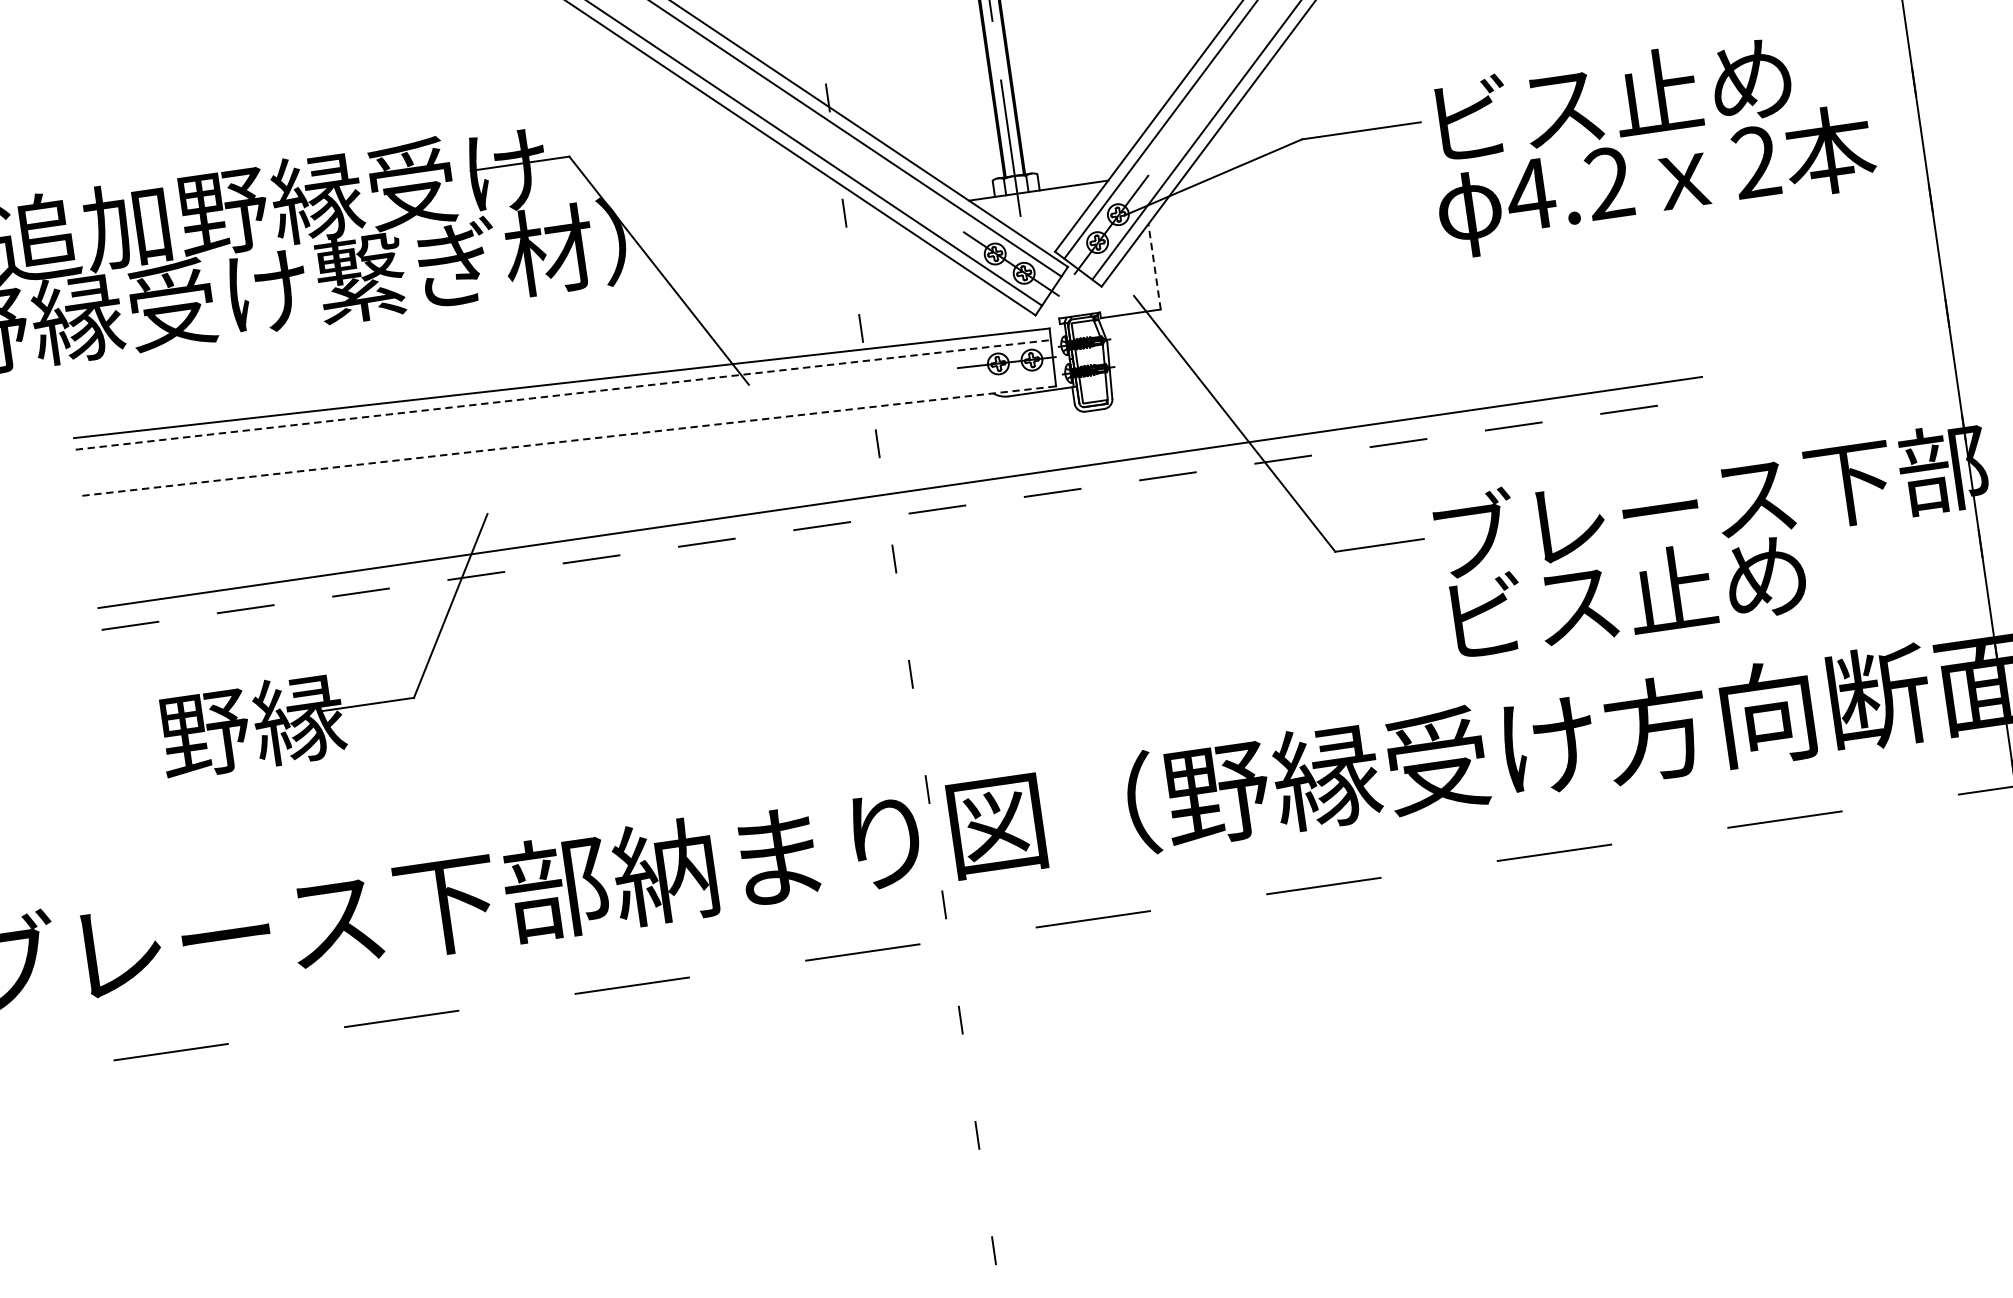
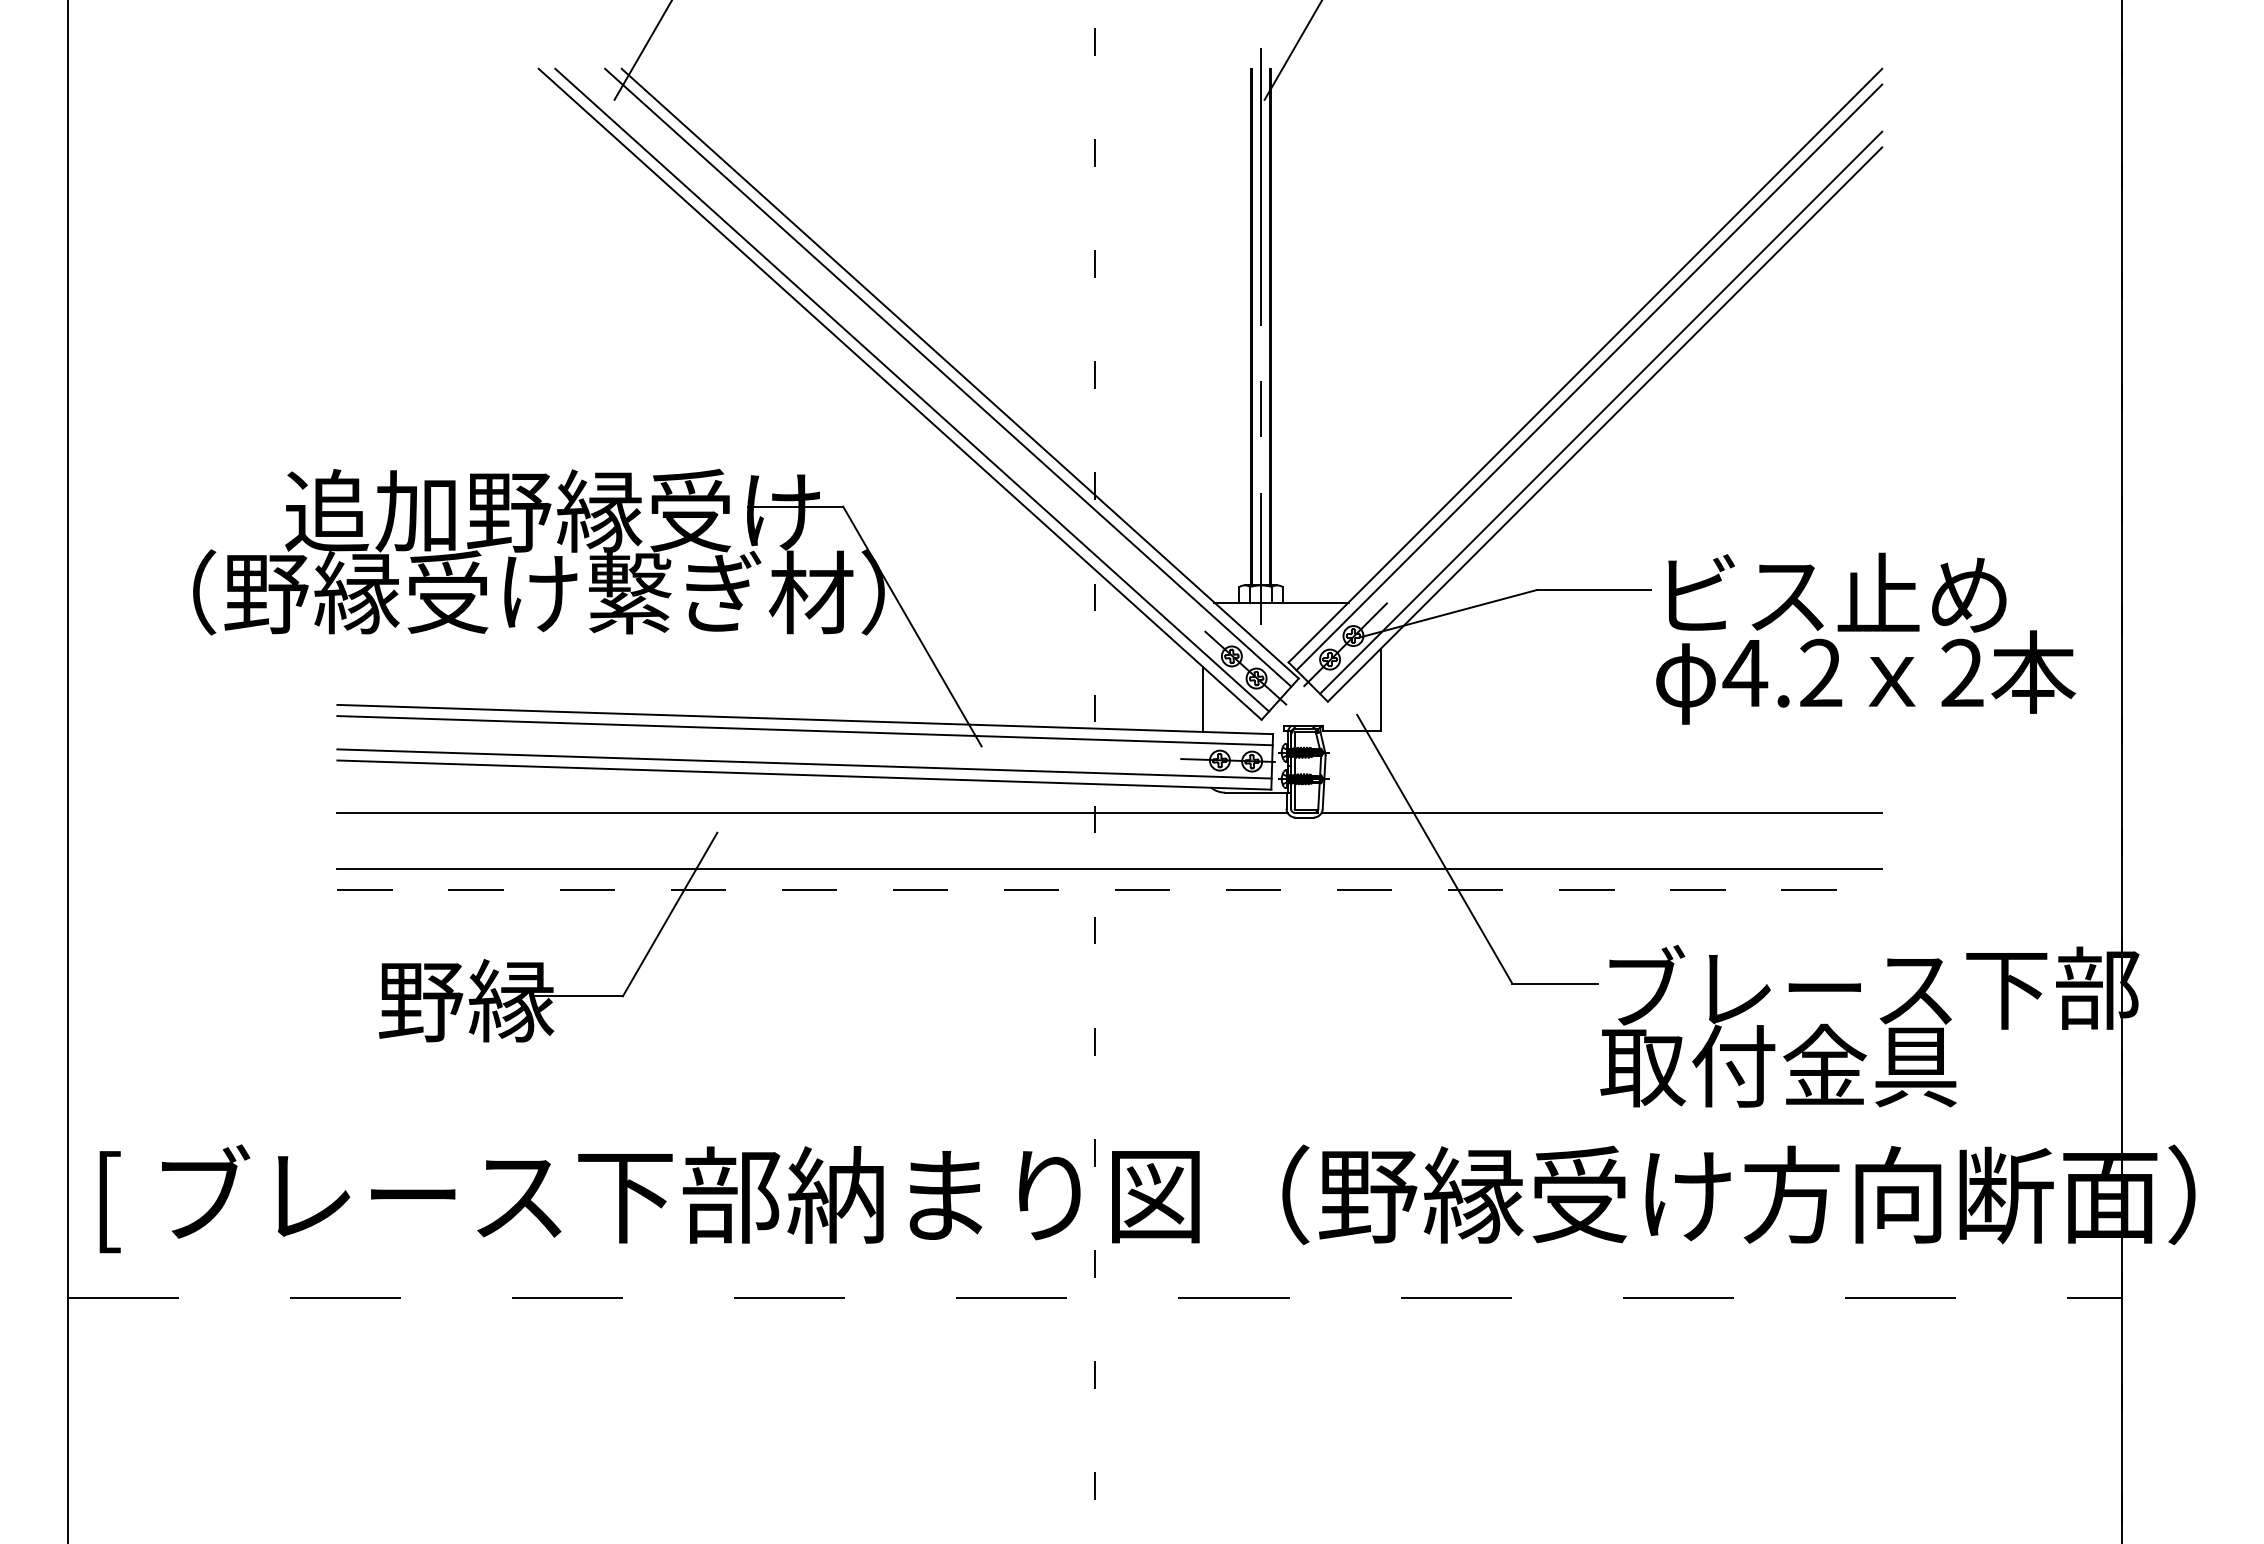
line: (1154, 266) -> (1380, 689), dashed -> solid
line: (971, 302) -> (1202, 698), added
line: (1402, 361) -> (1601, 813), added
line: (563, 394) -> (805, 730), dashed -> solid
line: (567, 429) -> (804, 763), added
line: (569, 441) -> (804, 775), dashed -> solid
line: (583, 479) -> (812, 813), added
text: (1623, 596) -> (1778, 1065), ビス止め -> 取付金具

